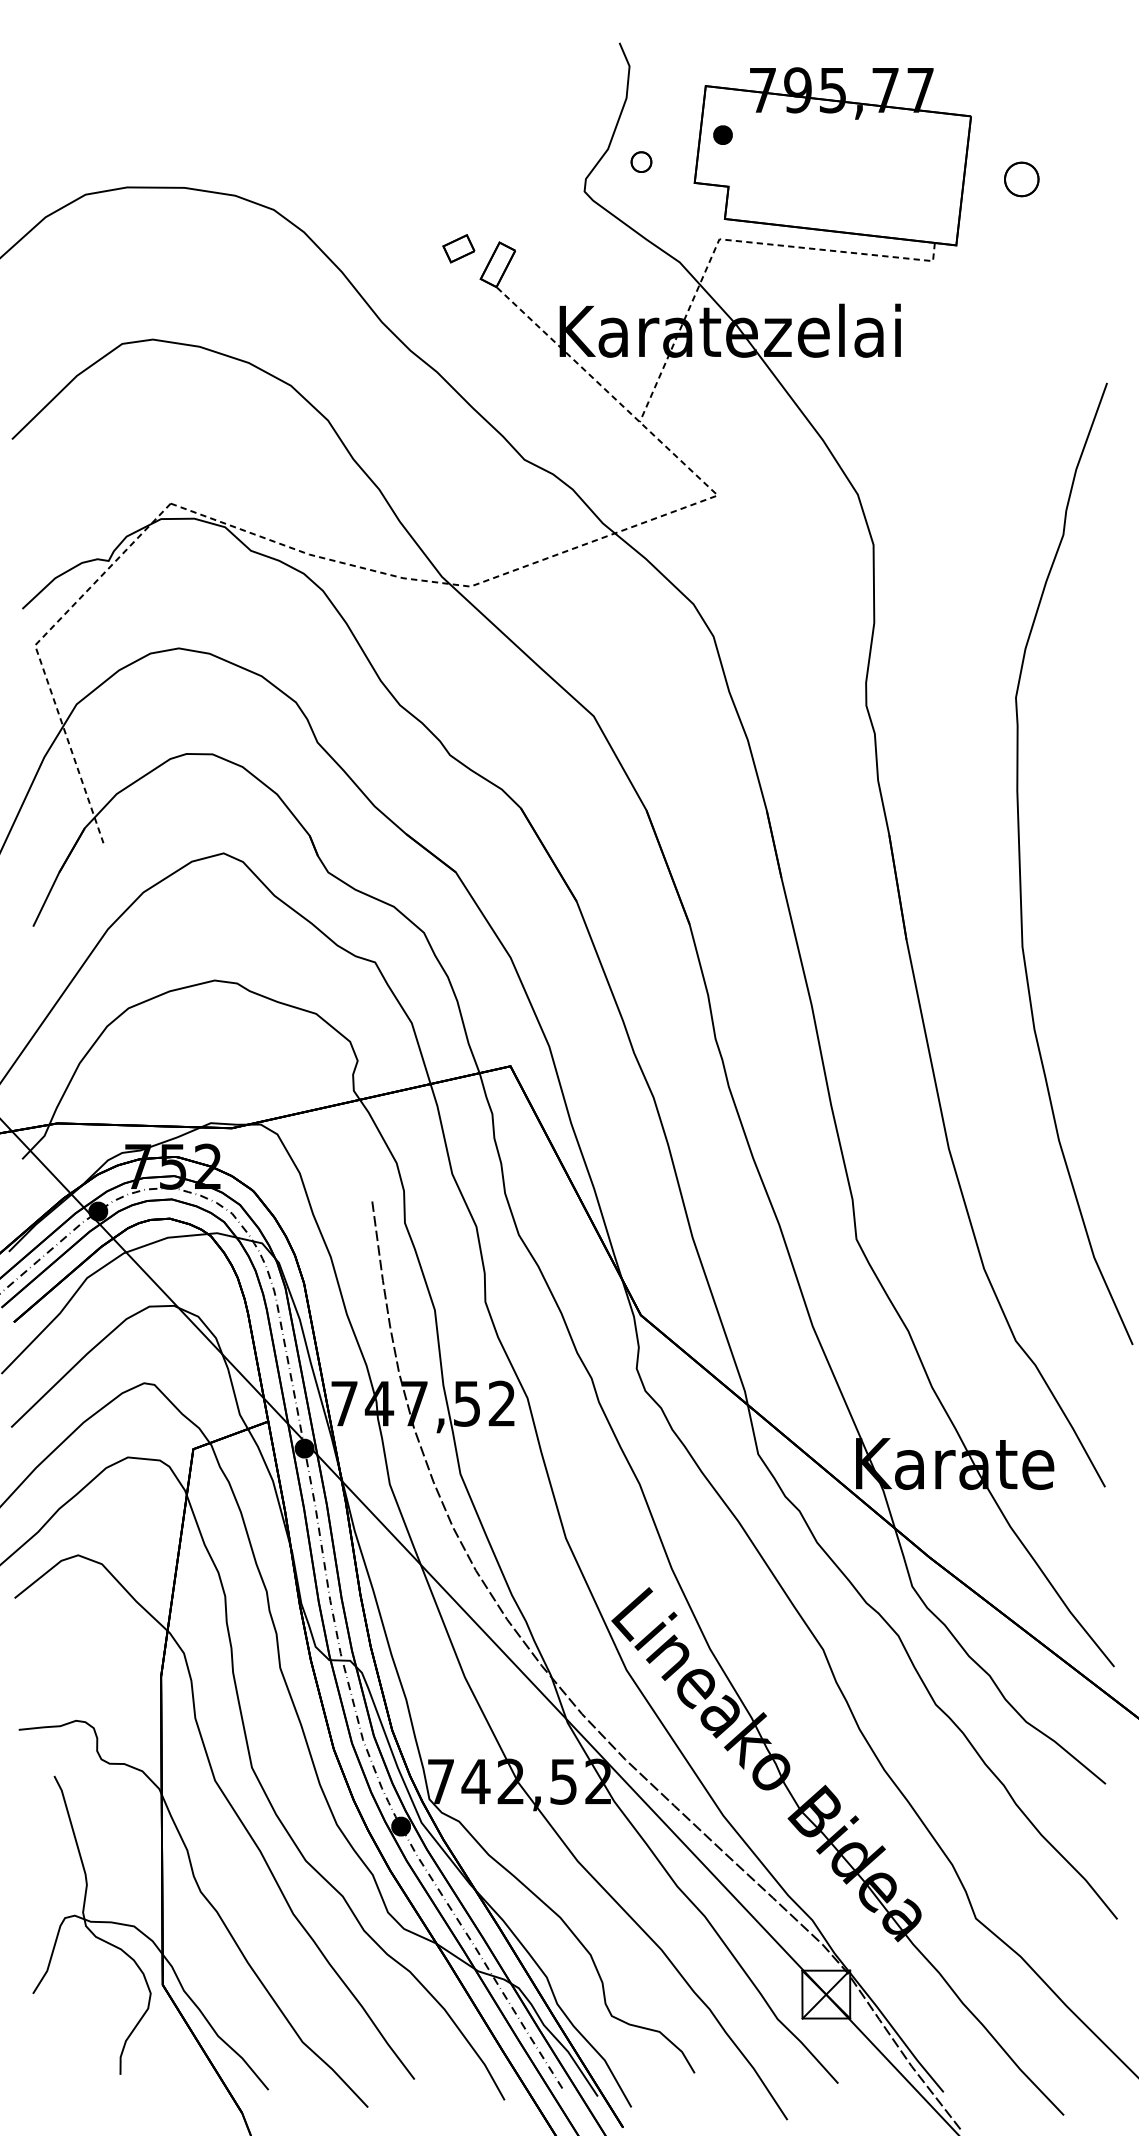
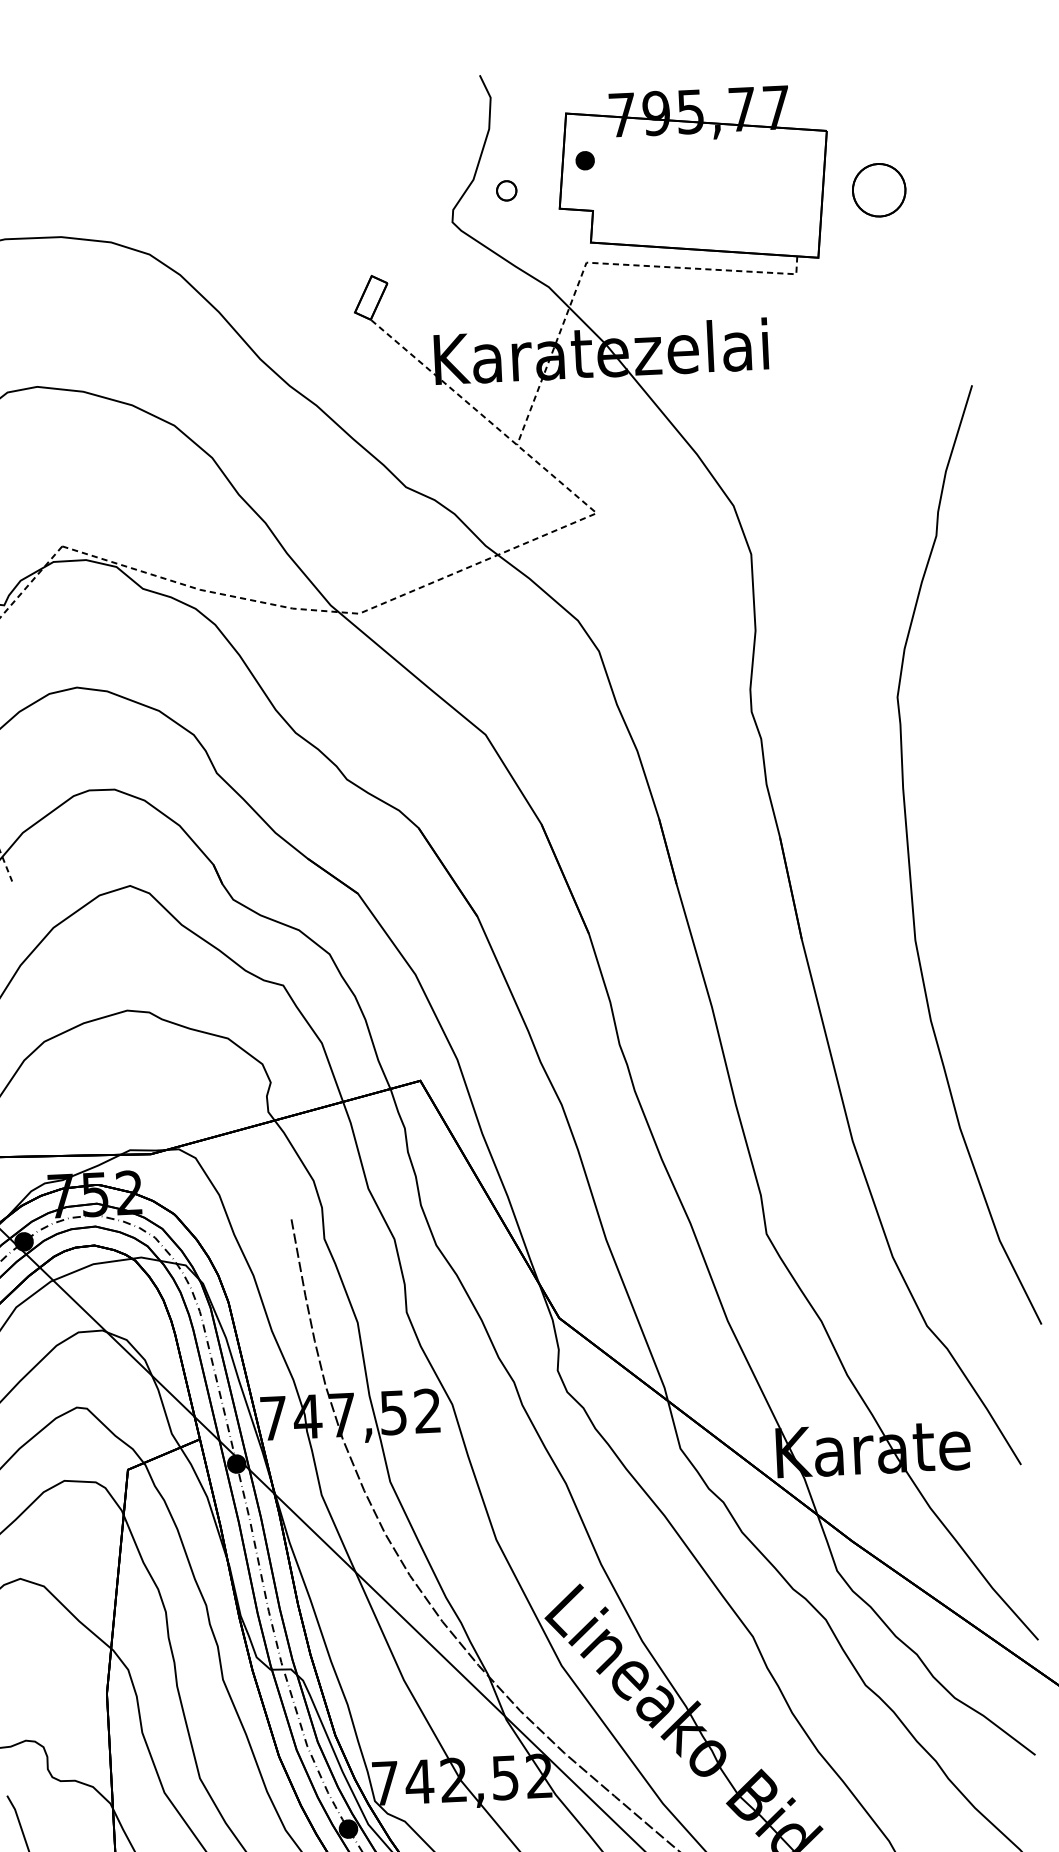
part: (1021, 179) -> (879, 190), size x1.6
part: (458, 248) -> (331, 283), removed

